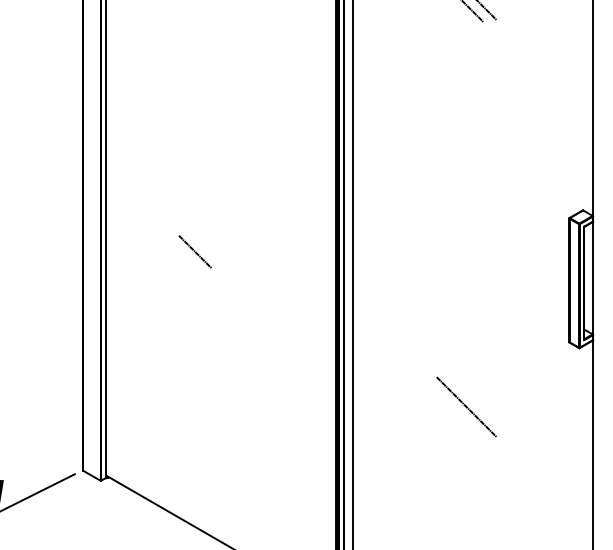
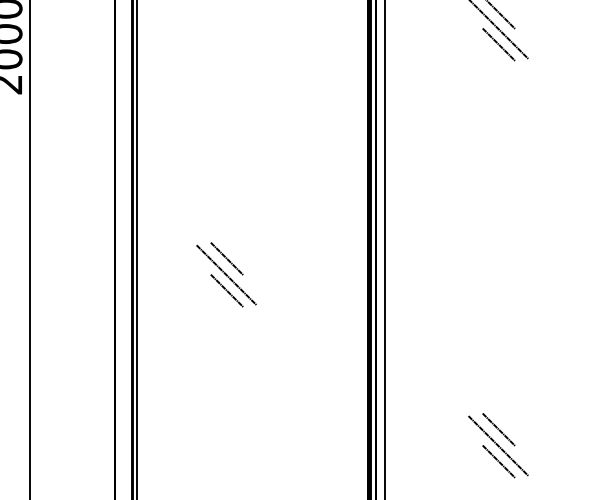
line: (194, 219) -> (226, 258), added
line: (194, 236) -> (226, 275), added
line: (466, 390) -> (498, 429), added
line: (466, 422) -> (498, 461), added

